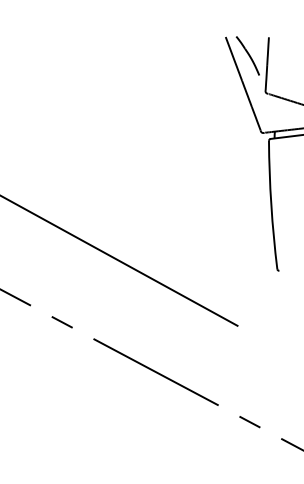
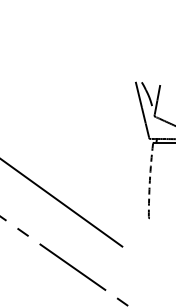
arc: (270, 205) -> (149, 180), solid -> dashed

